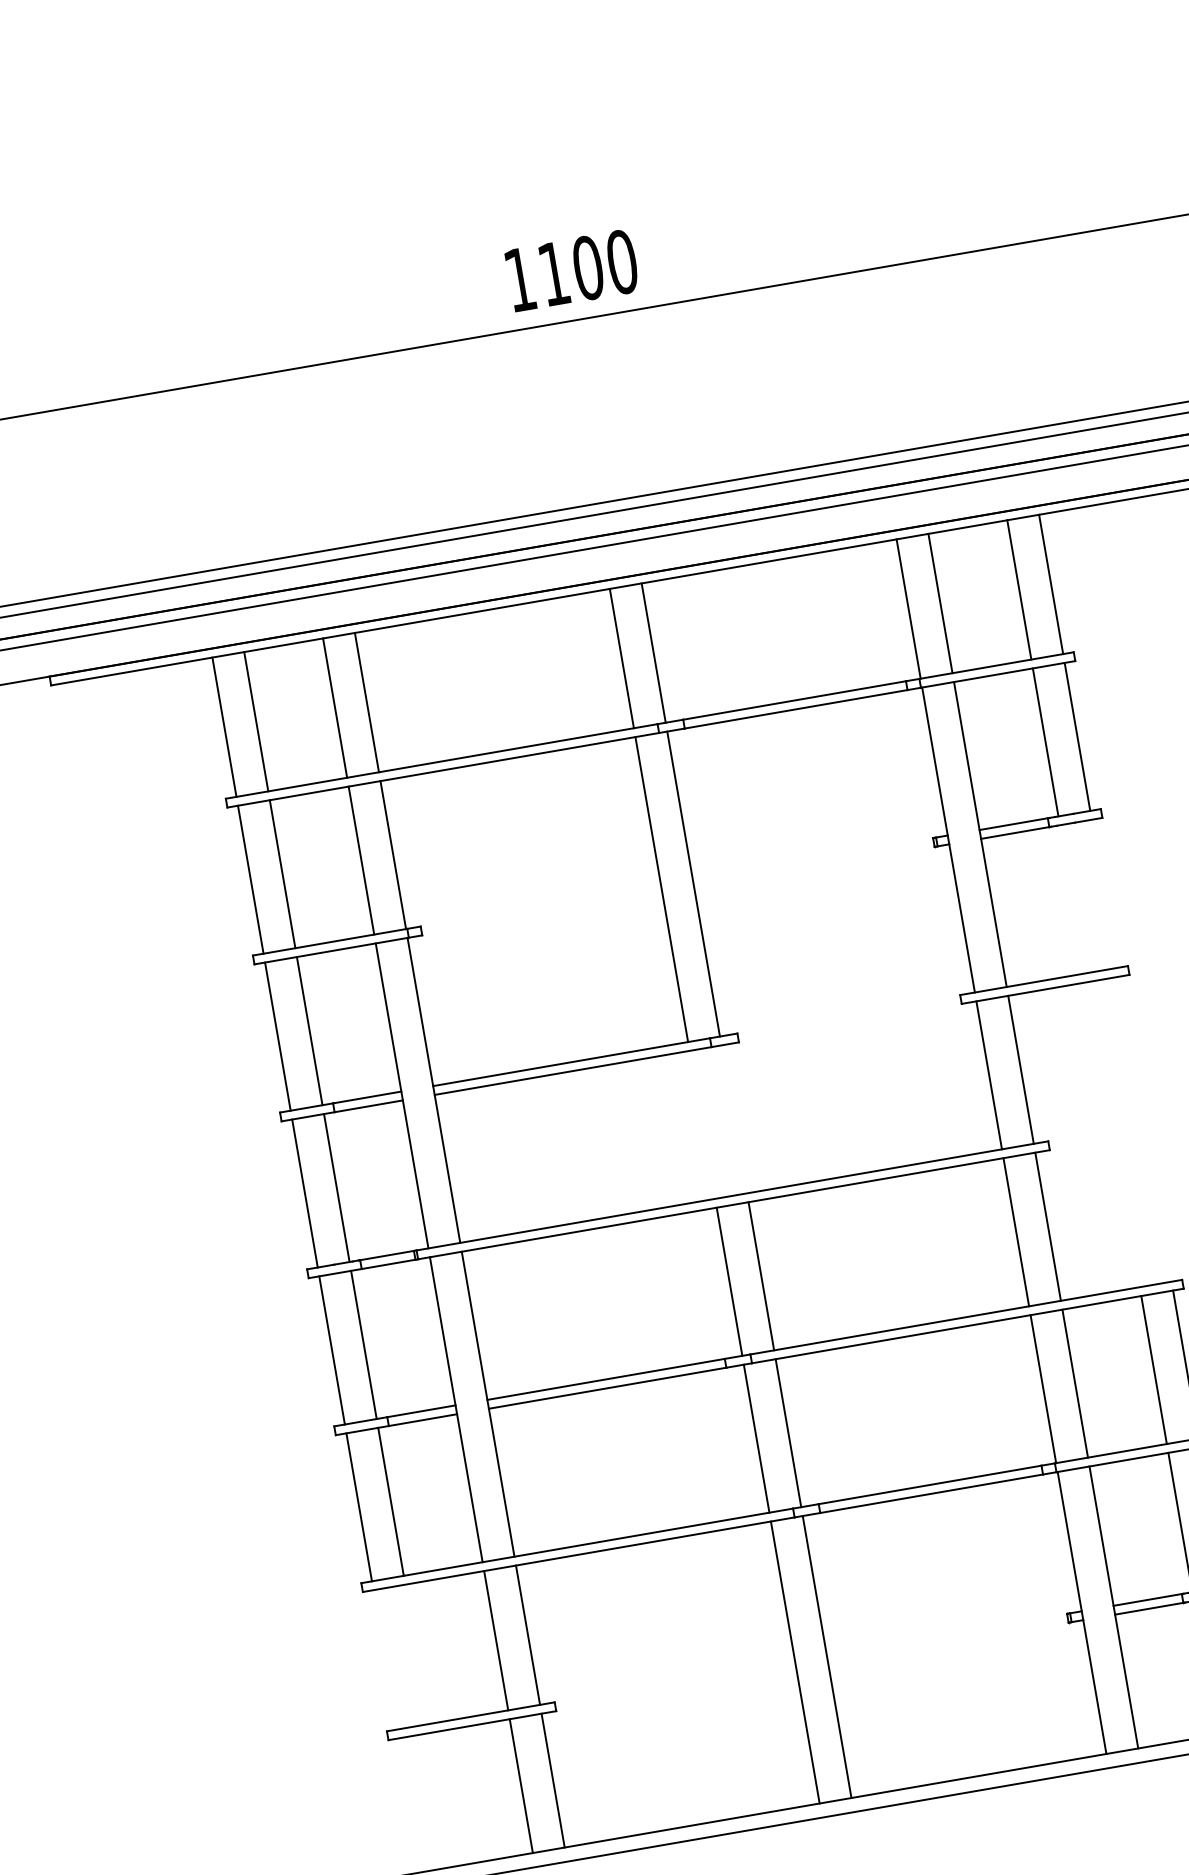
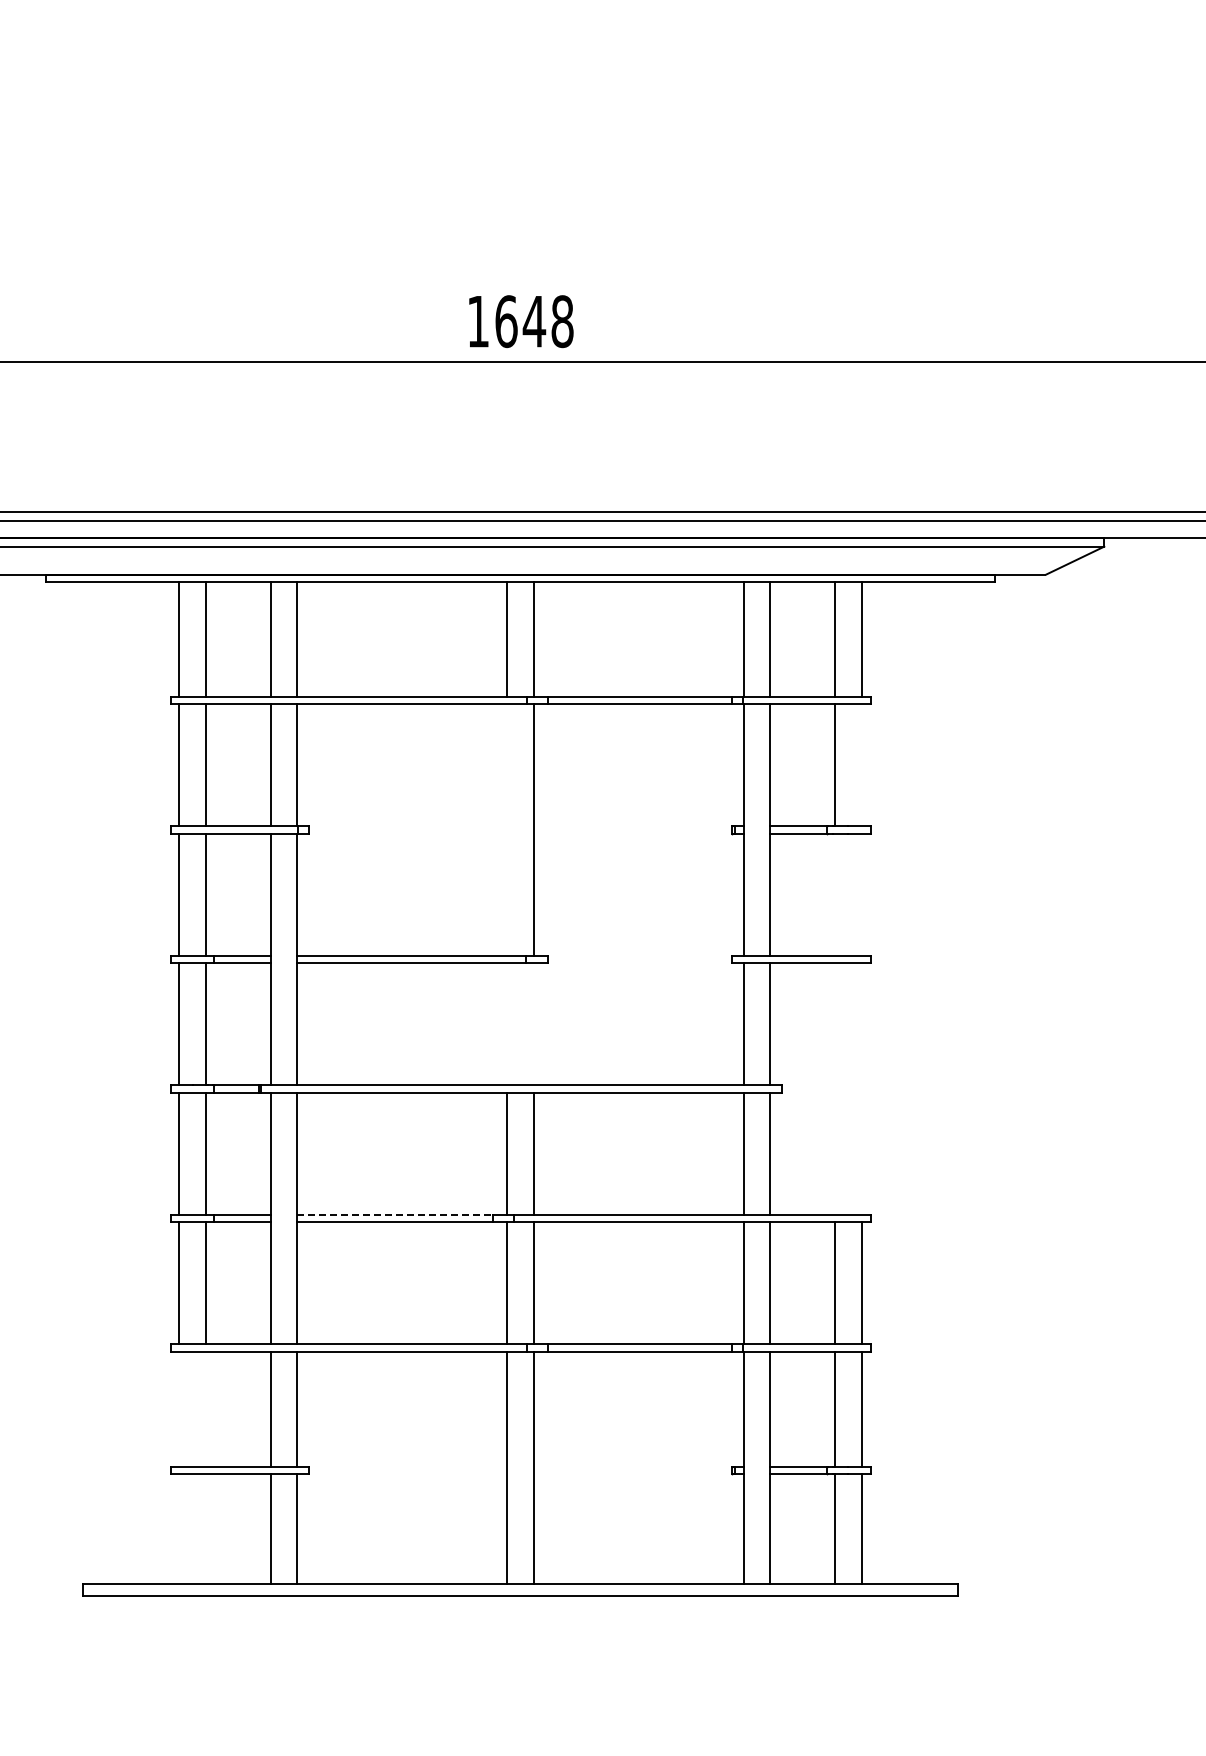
text: (588, 267) -> (534, 321), 1100 -> 1648
line: (1077, 737) -> (861, 765), removed
line: (661, 888) -> (507, 829), removed
line: (605, 1379) -> (394, 1214), solid -> dashed

